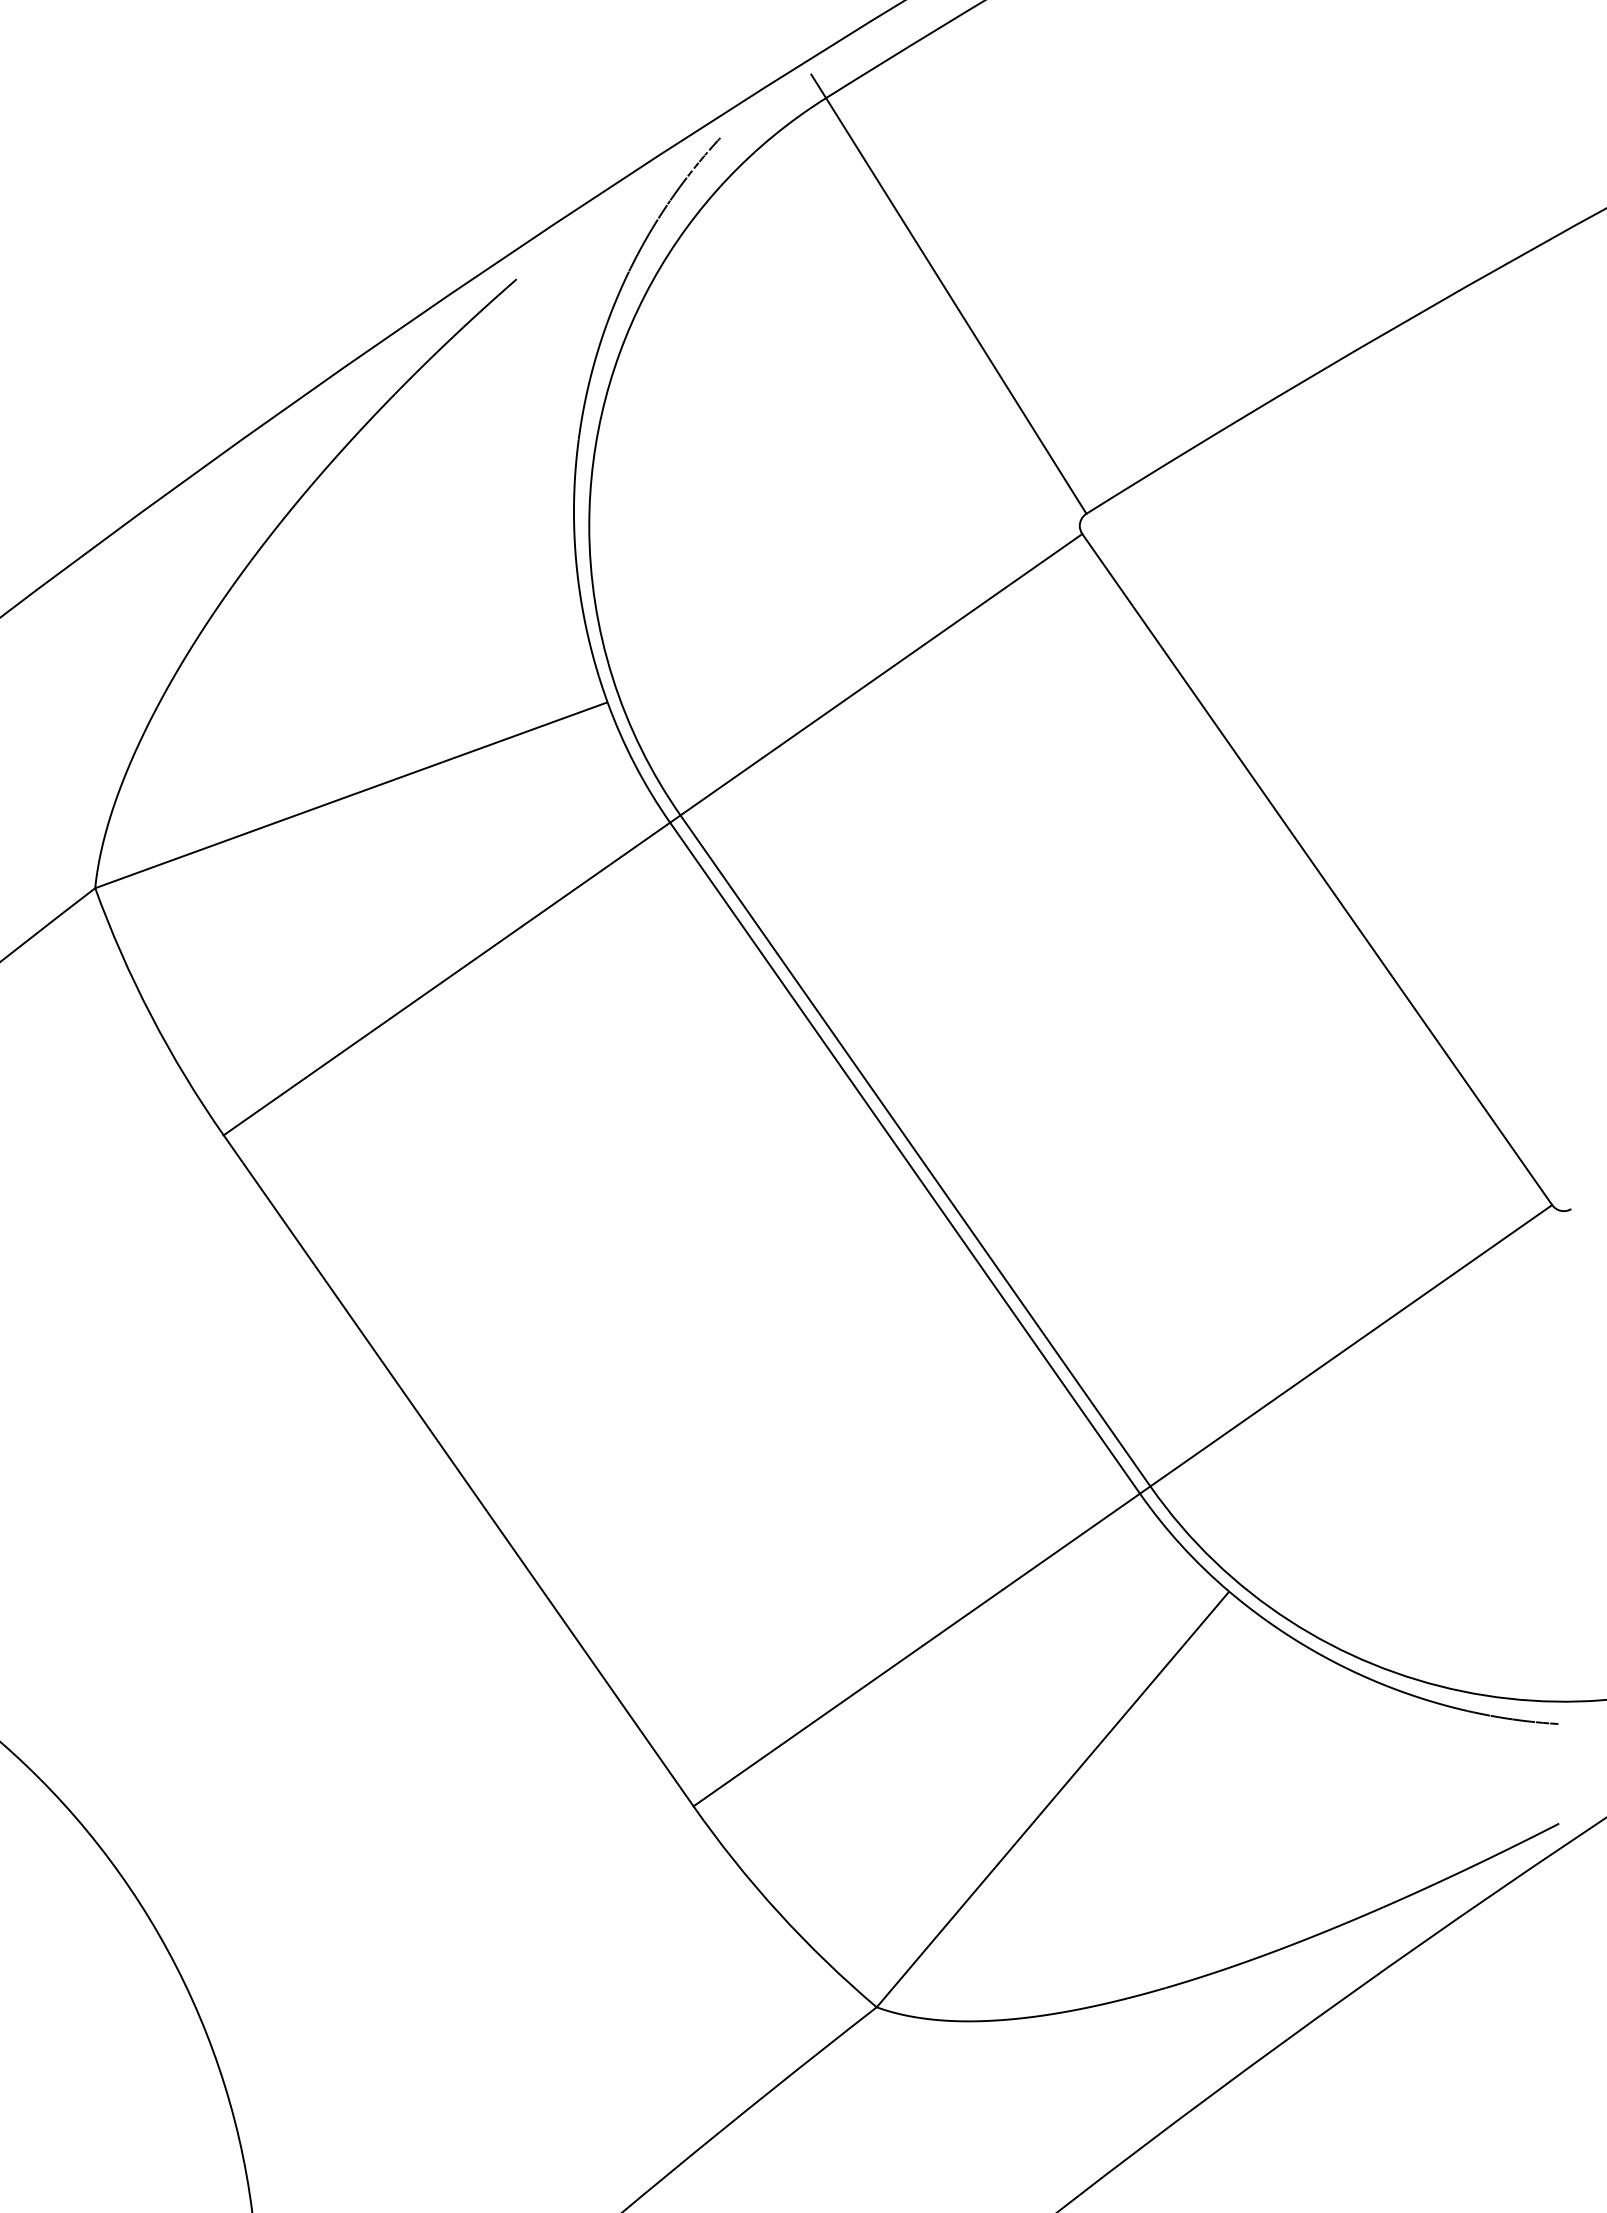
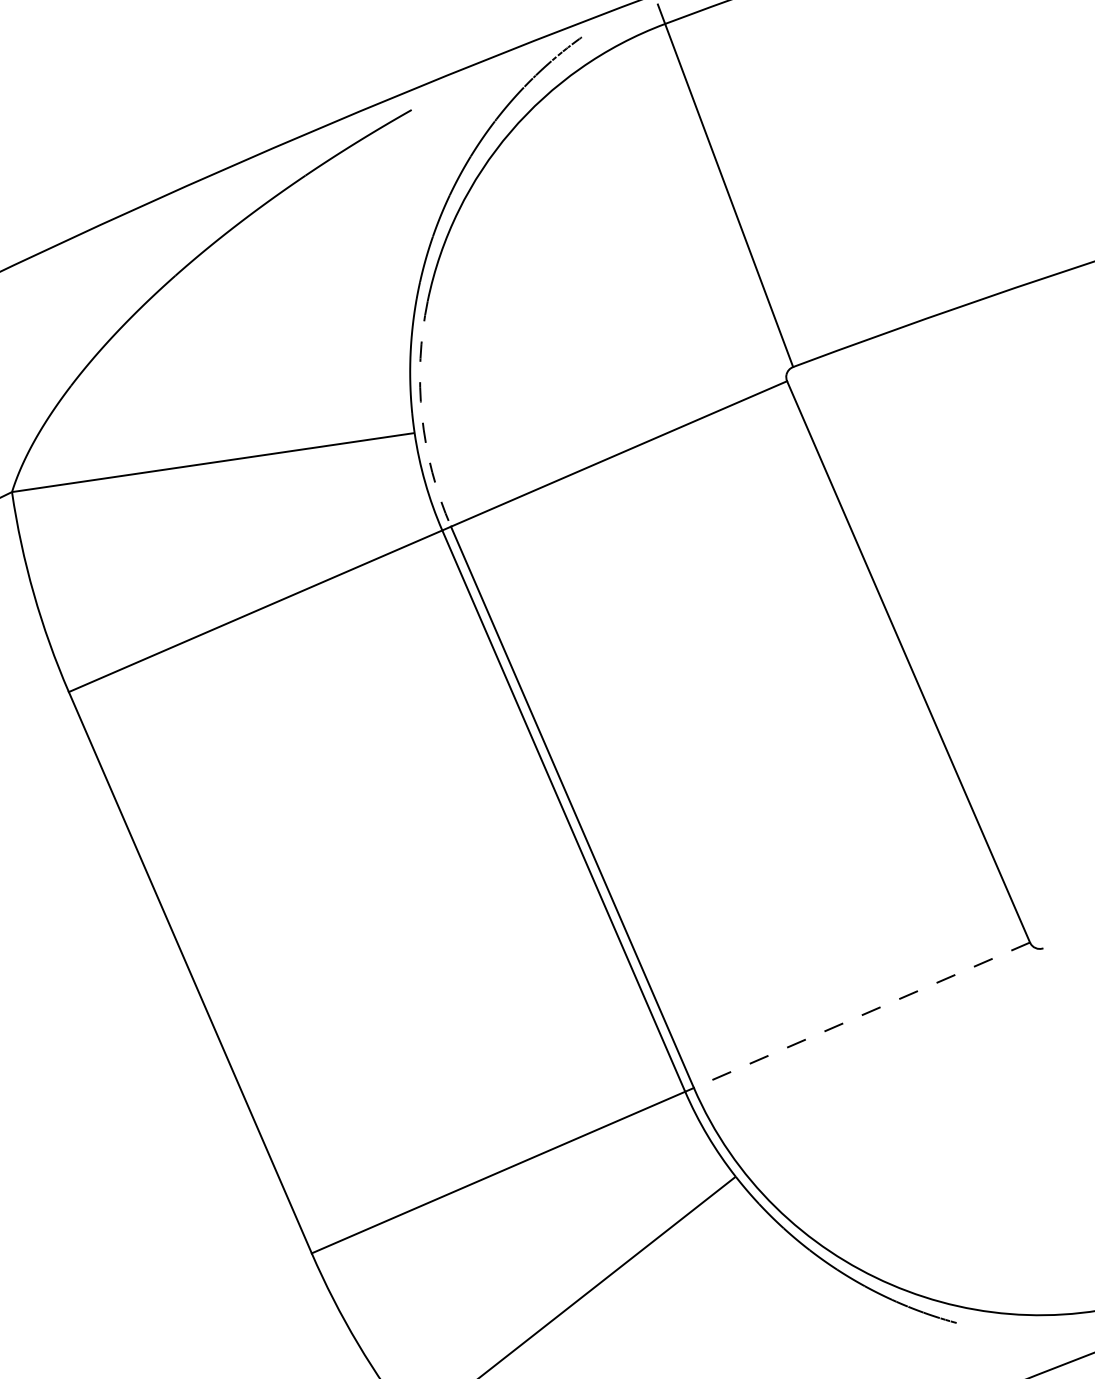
arc: (612, 677) -> (421, 415), solid -> dashed
line: (1350, 1346) -> (861, 1015), solid -> dashed

